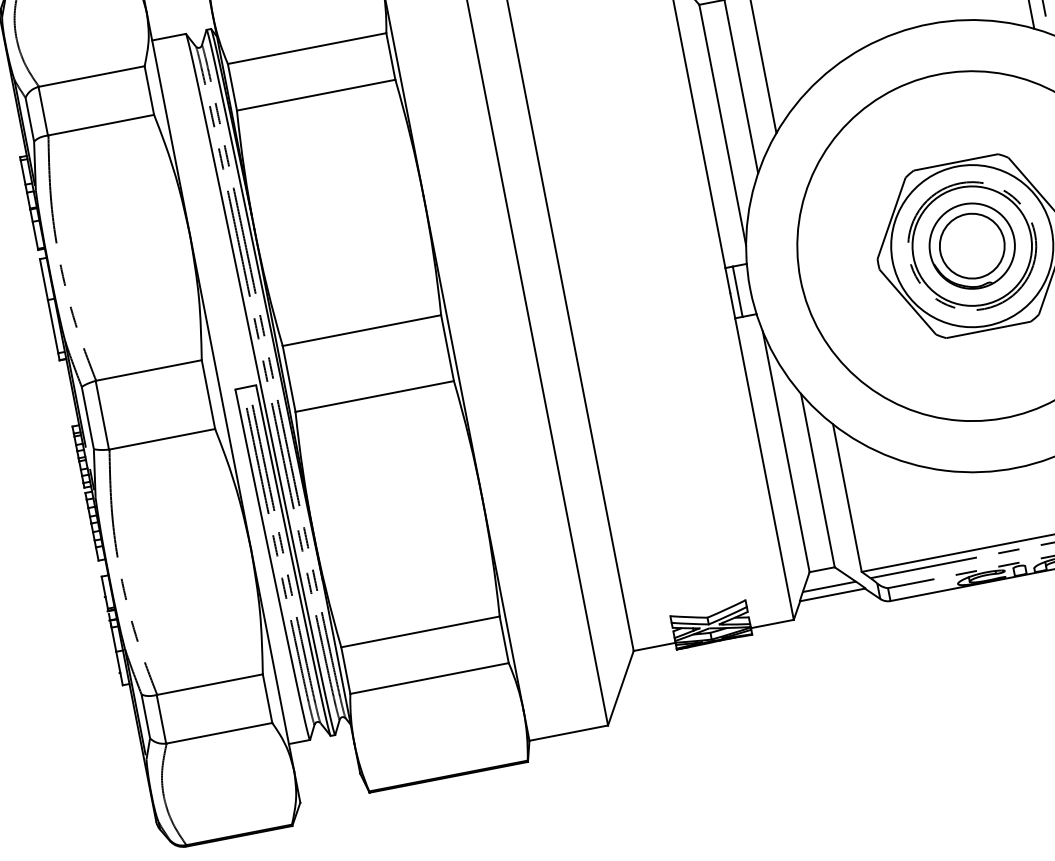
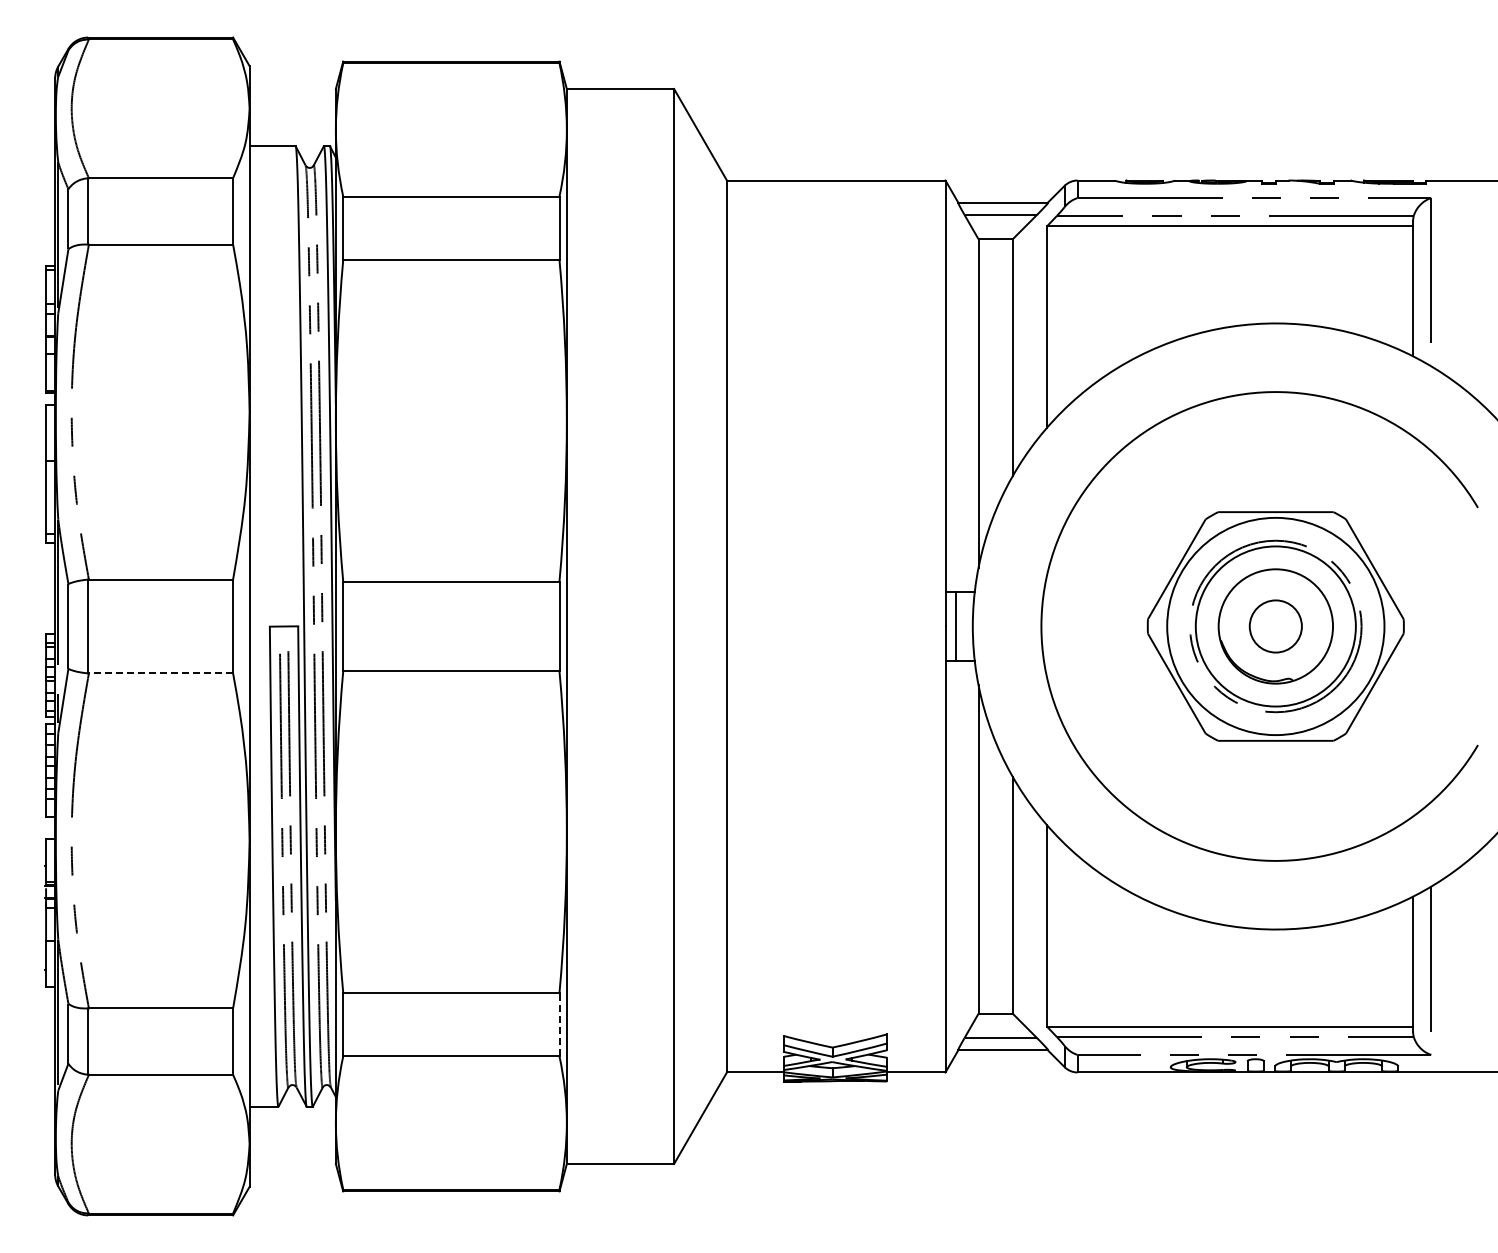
circle: (972, 246) -> (1275, 626), size x0.6
line: (161, 439) -> (160, 673), solid -> dashed
line: (504, 639) -> (559, 1024), solid -> dashed

